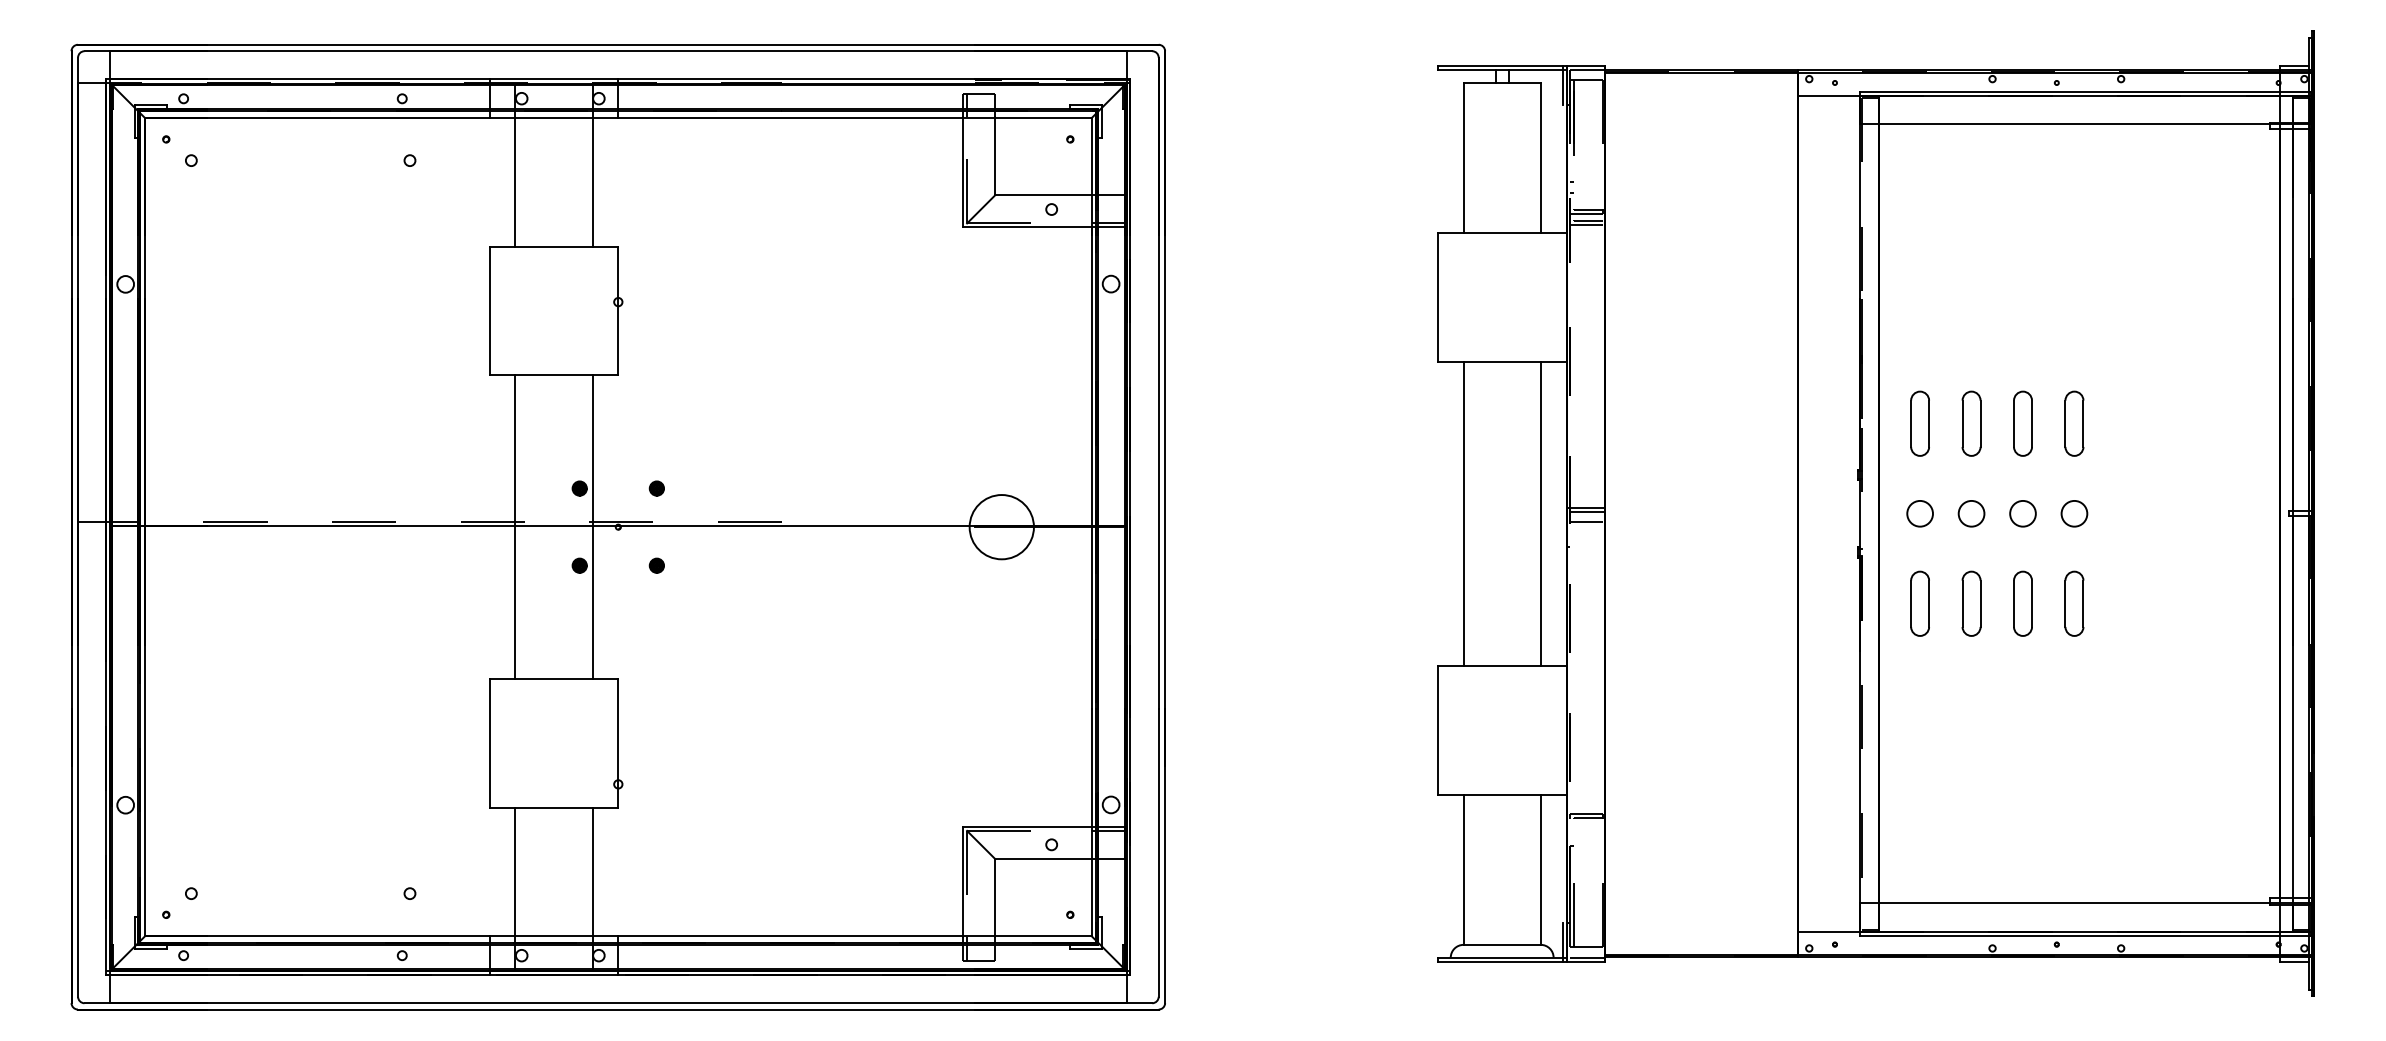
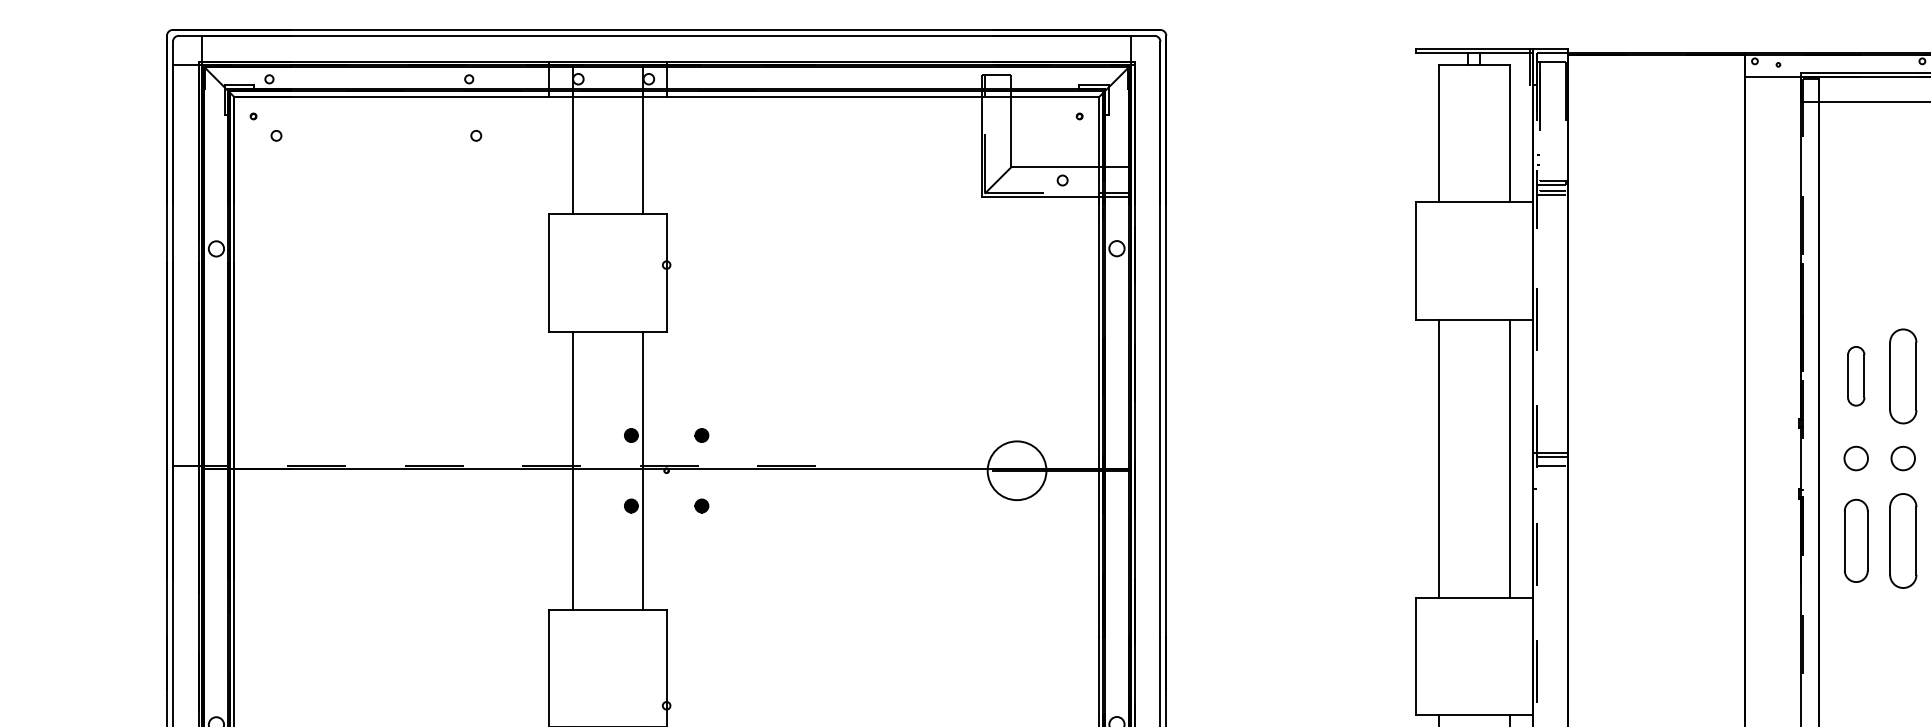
part: (1971, 423) -> (1903, 376), size x1.6
part: (1919, 603) -> (1855, 540), size x1.4
part: (1971, 603) -> (1903, 540), size x1.6

